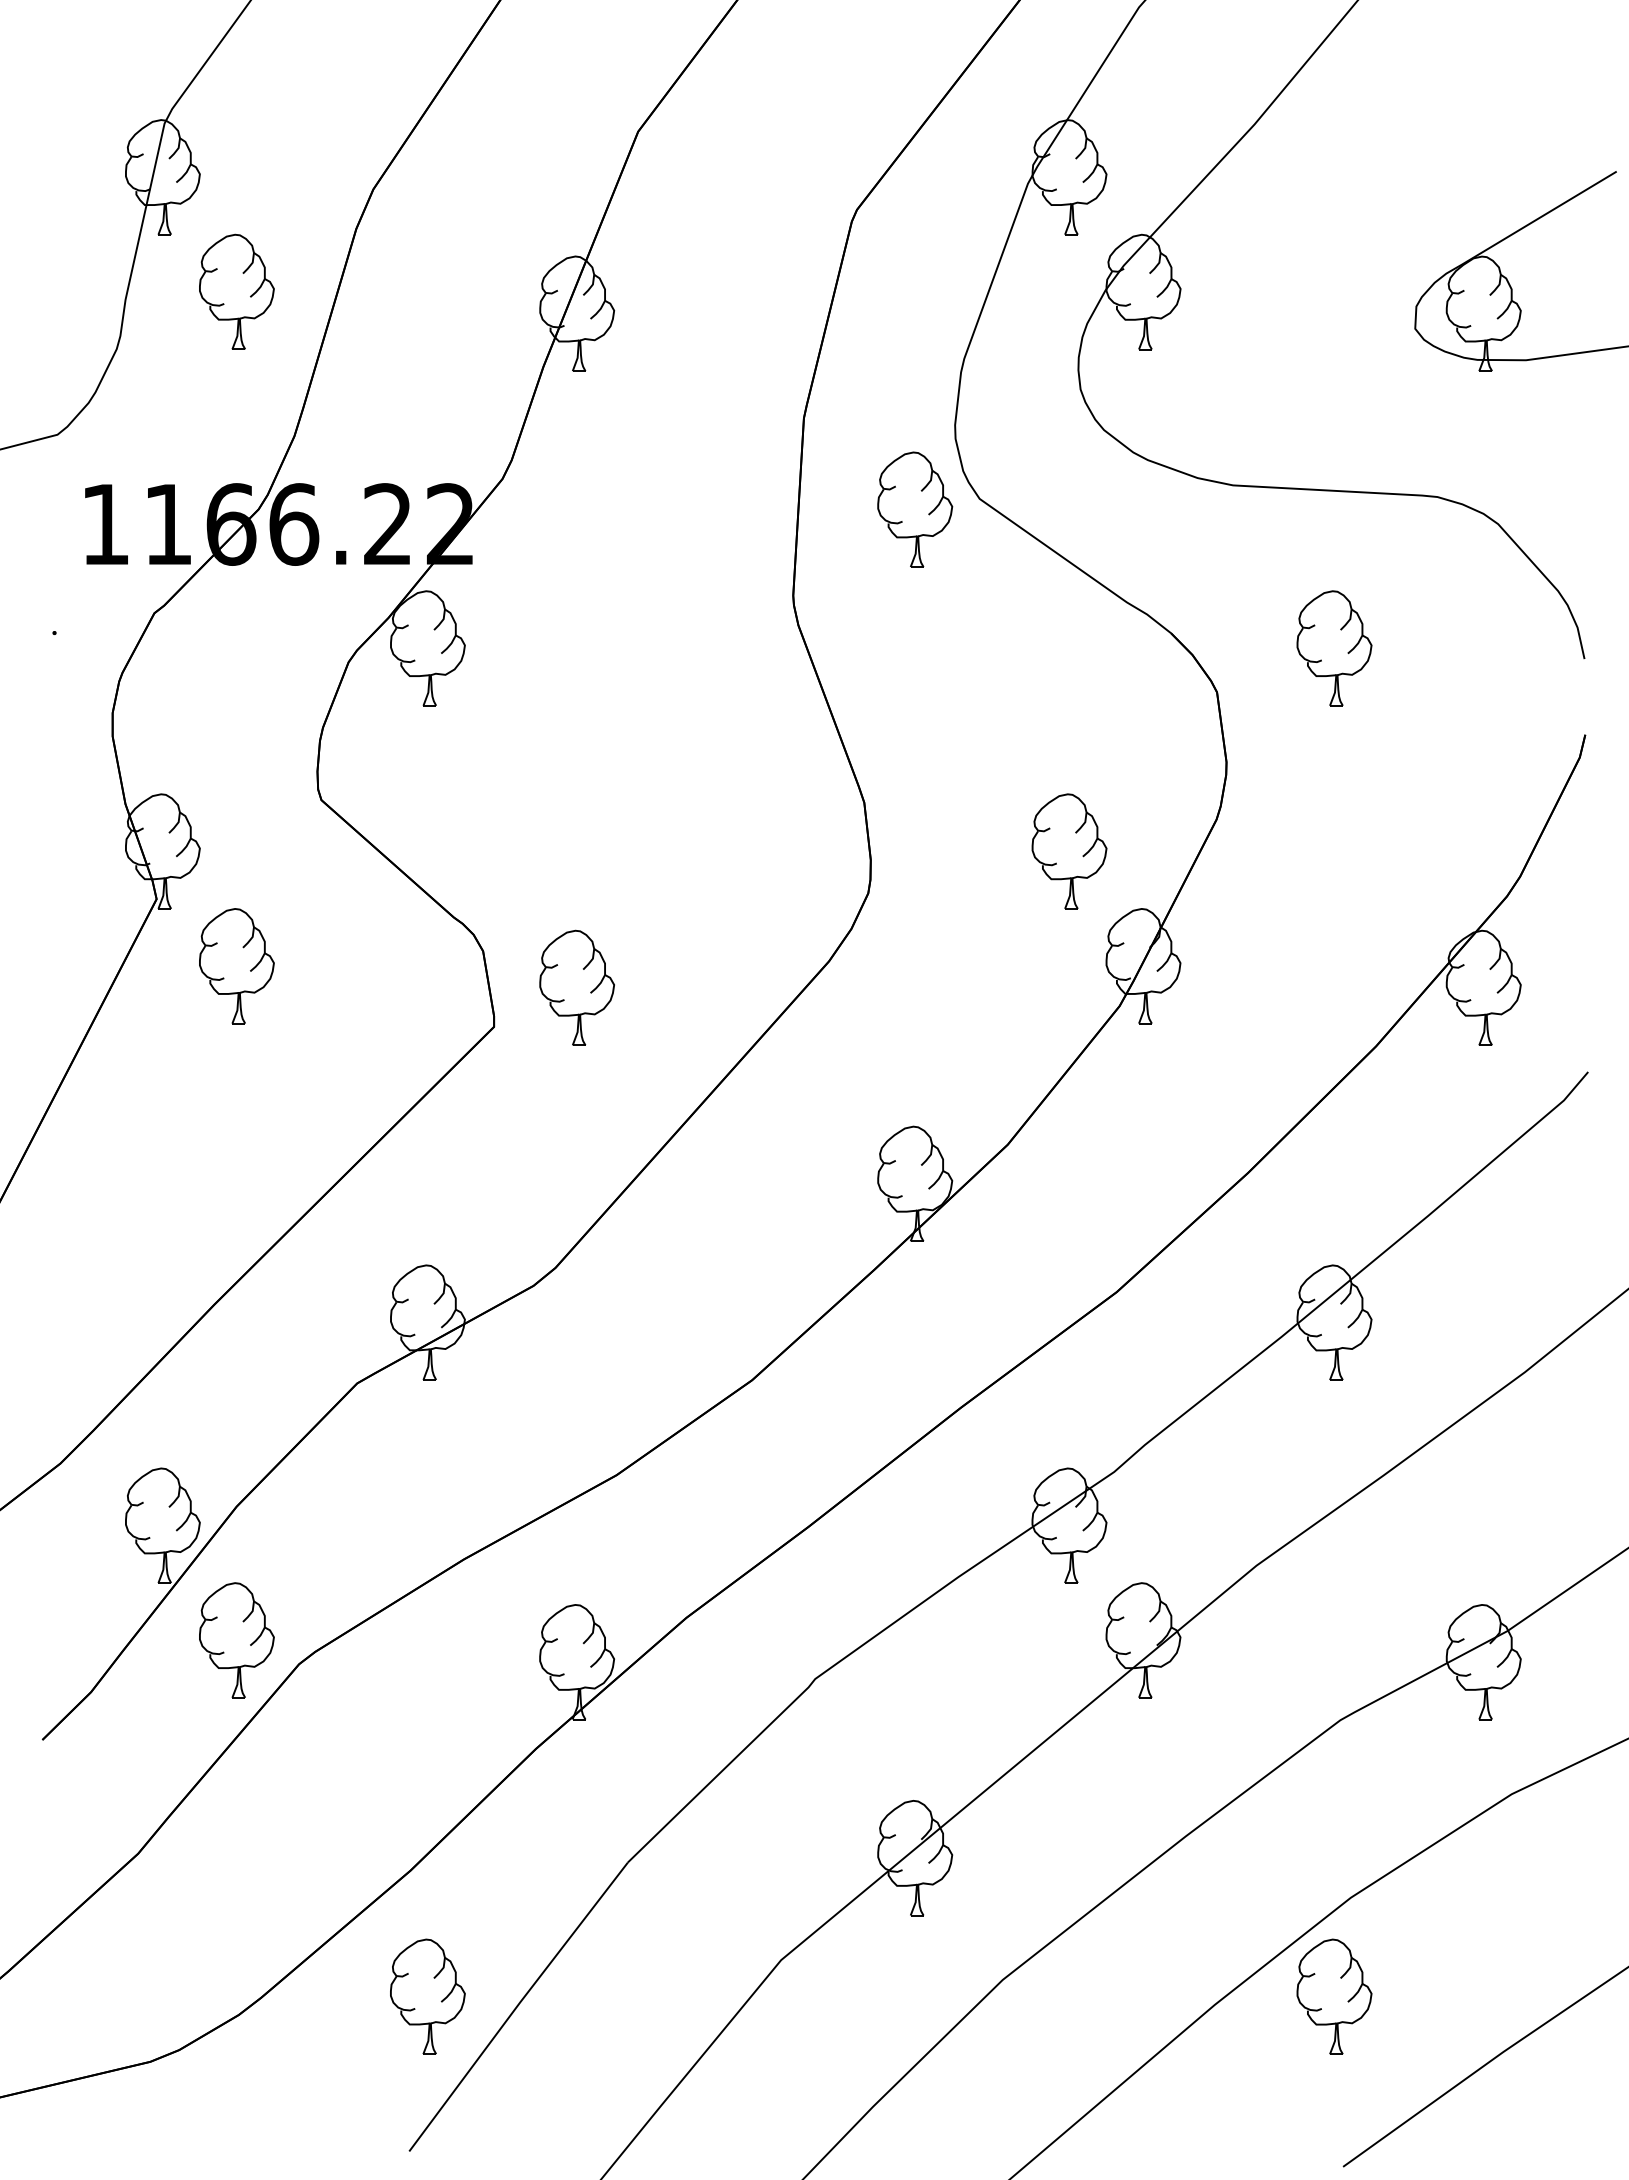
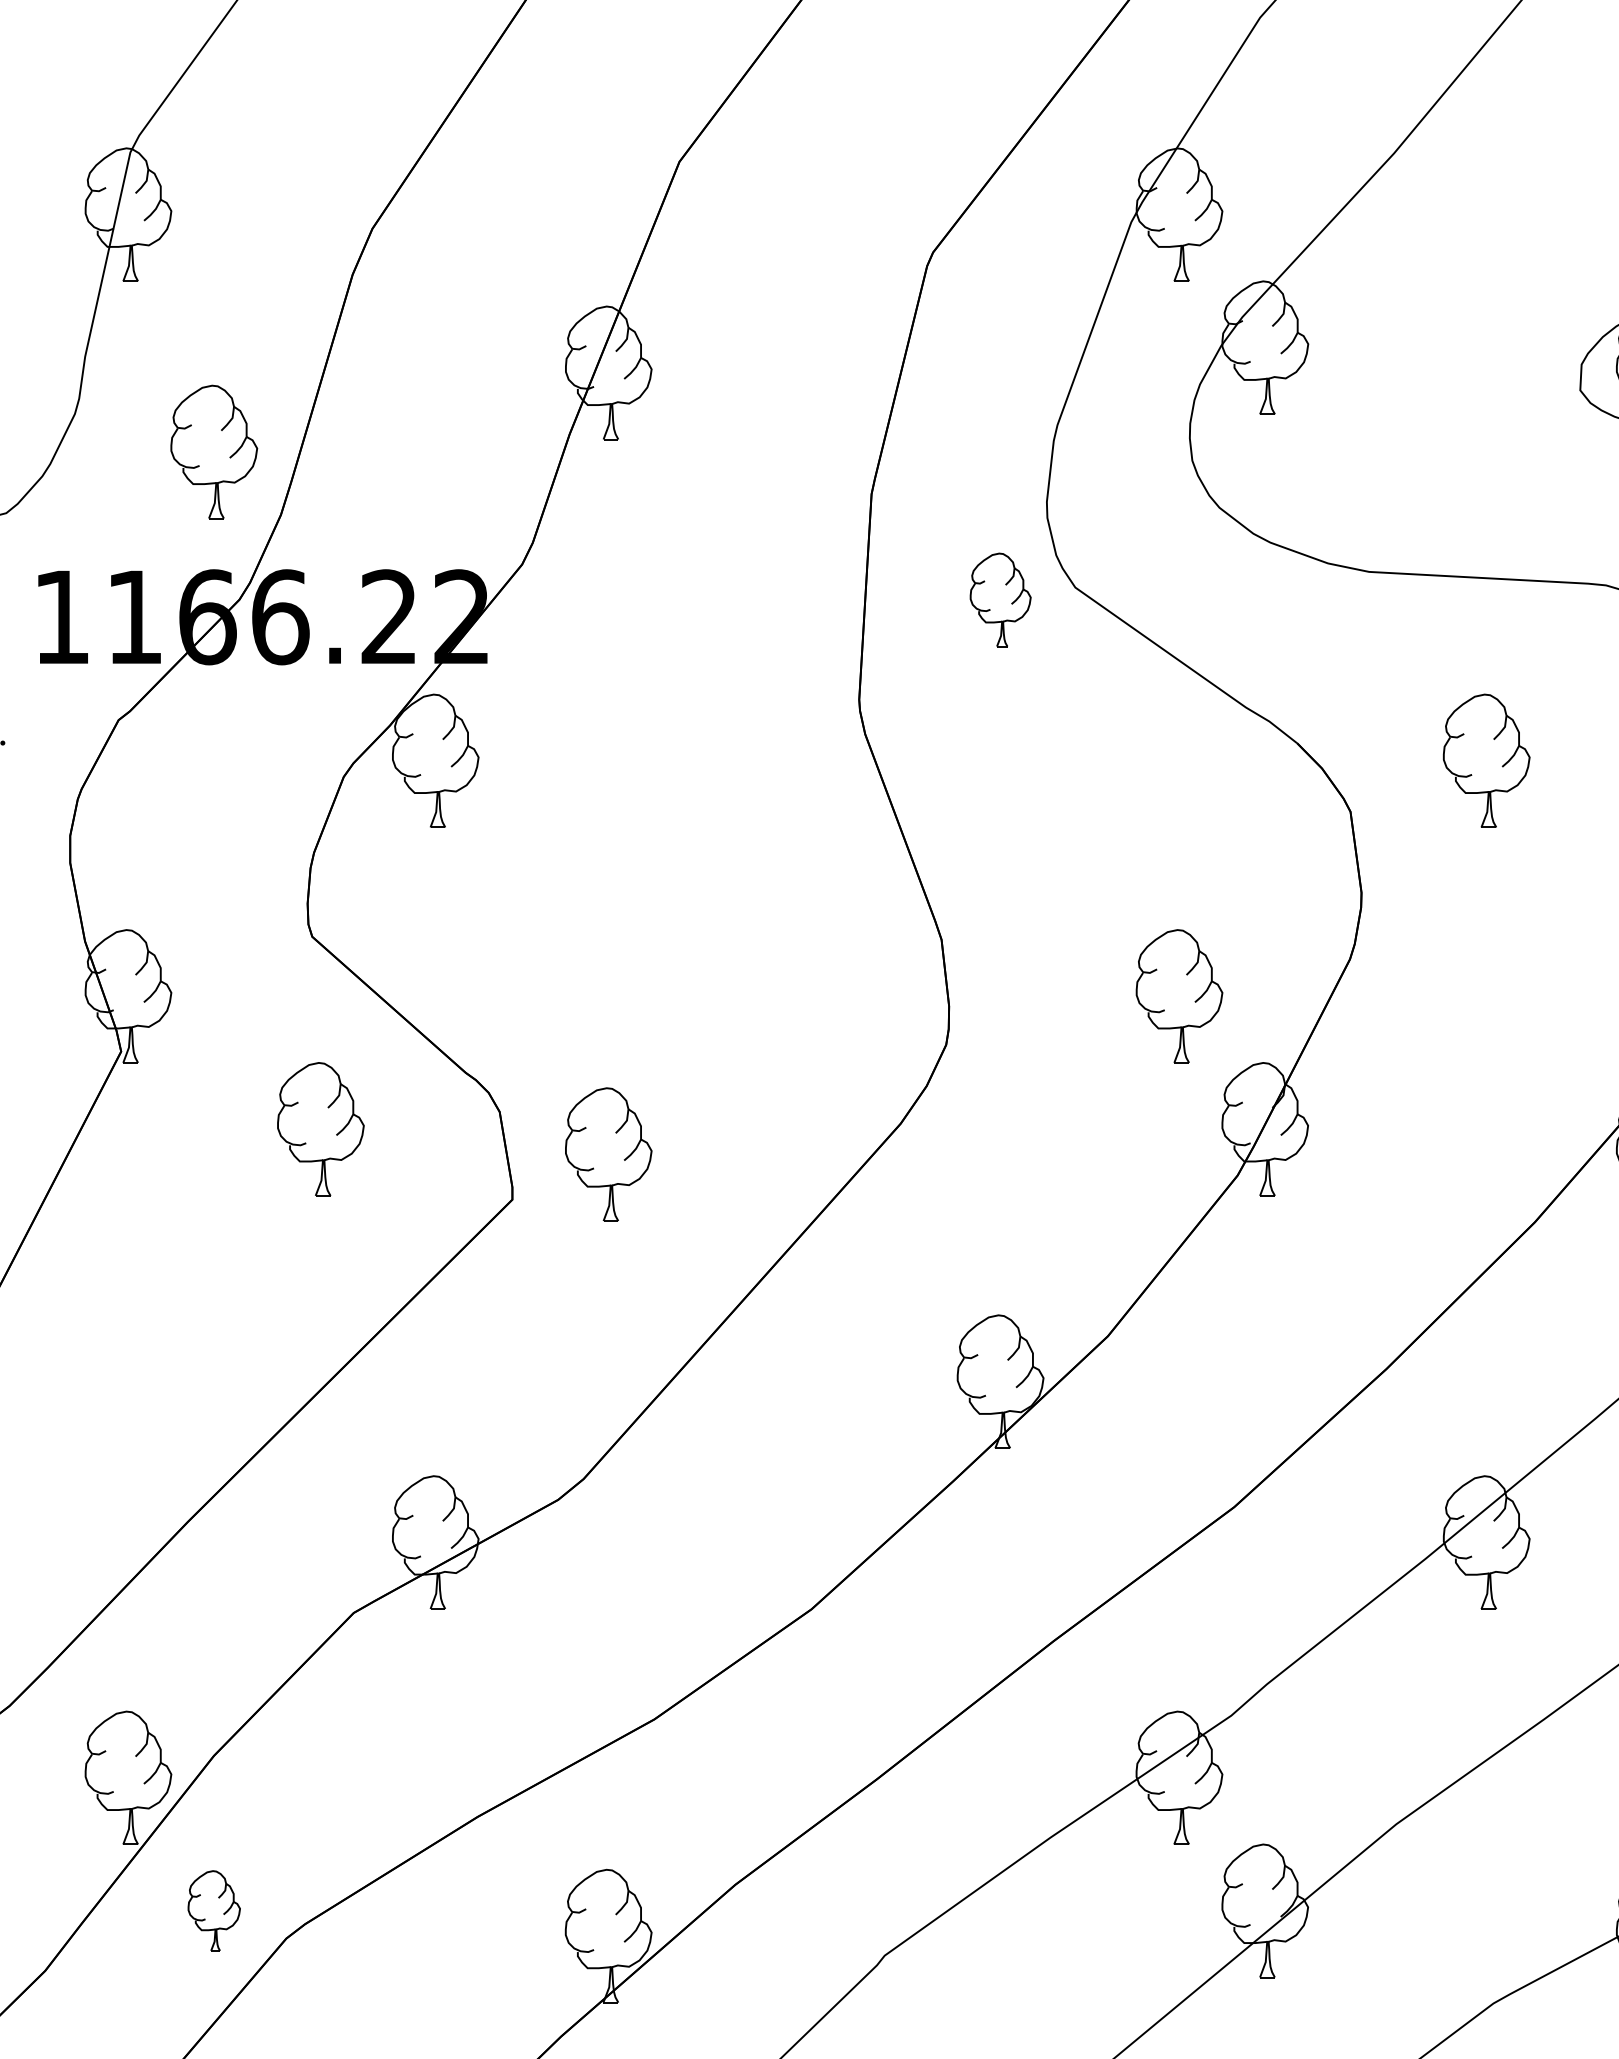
part: (236, 291) -> (213, 451), moved
part: (915, 509) -> (1000, 599), size x0.7
part: (236, 966) -> (320, 1129), moved
part: (236, 1640) -> (213, 1911), size x0.6

